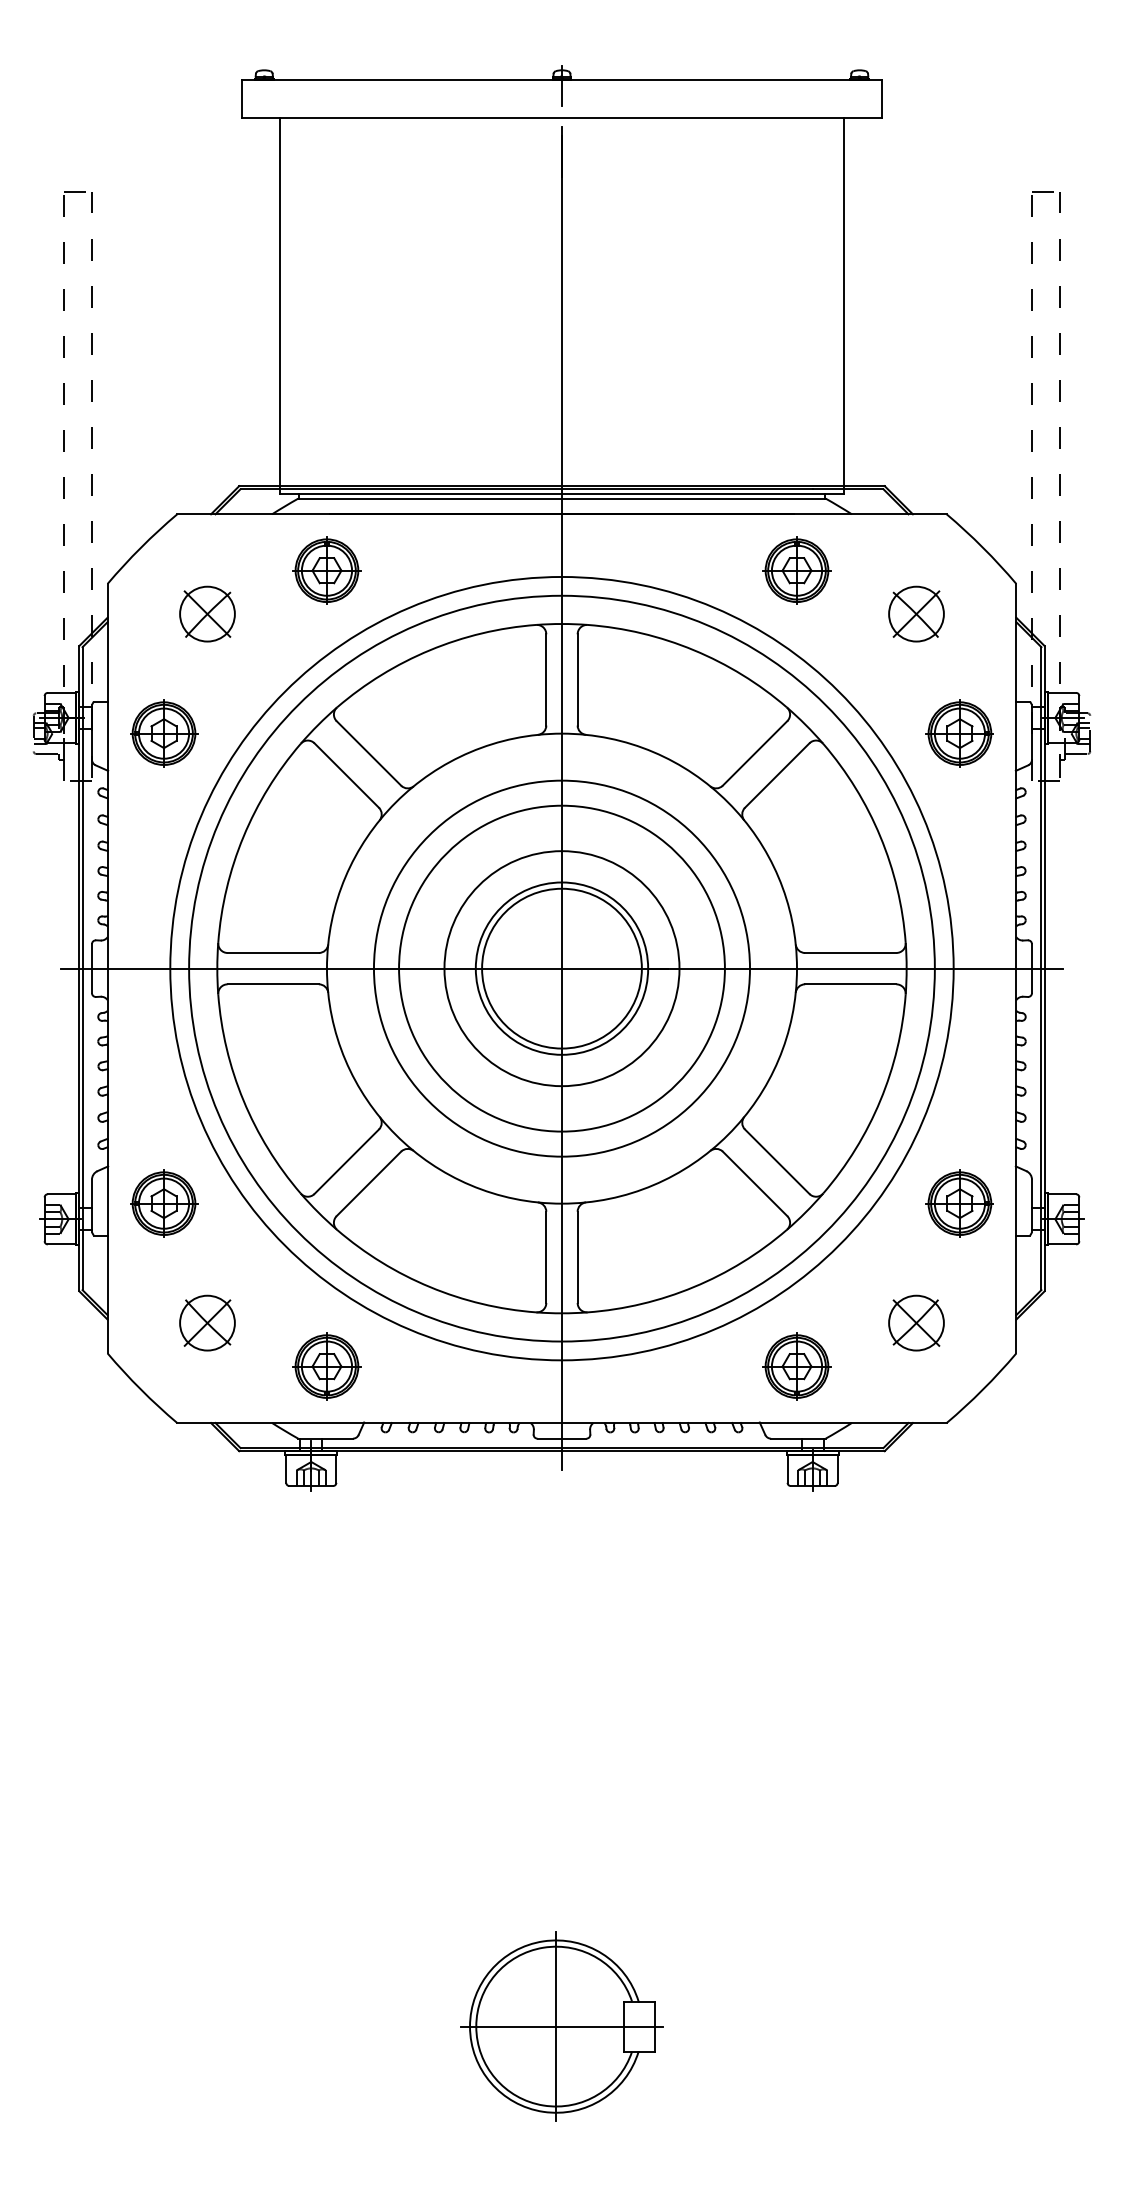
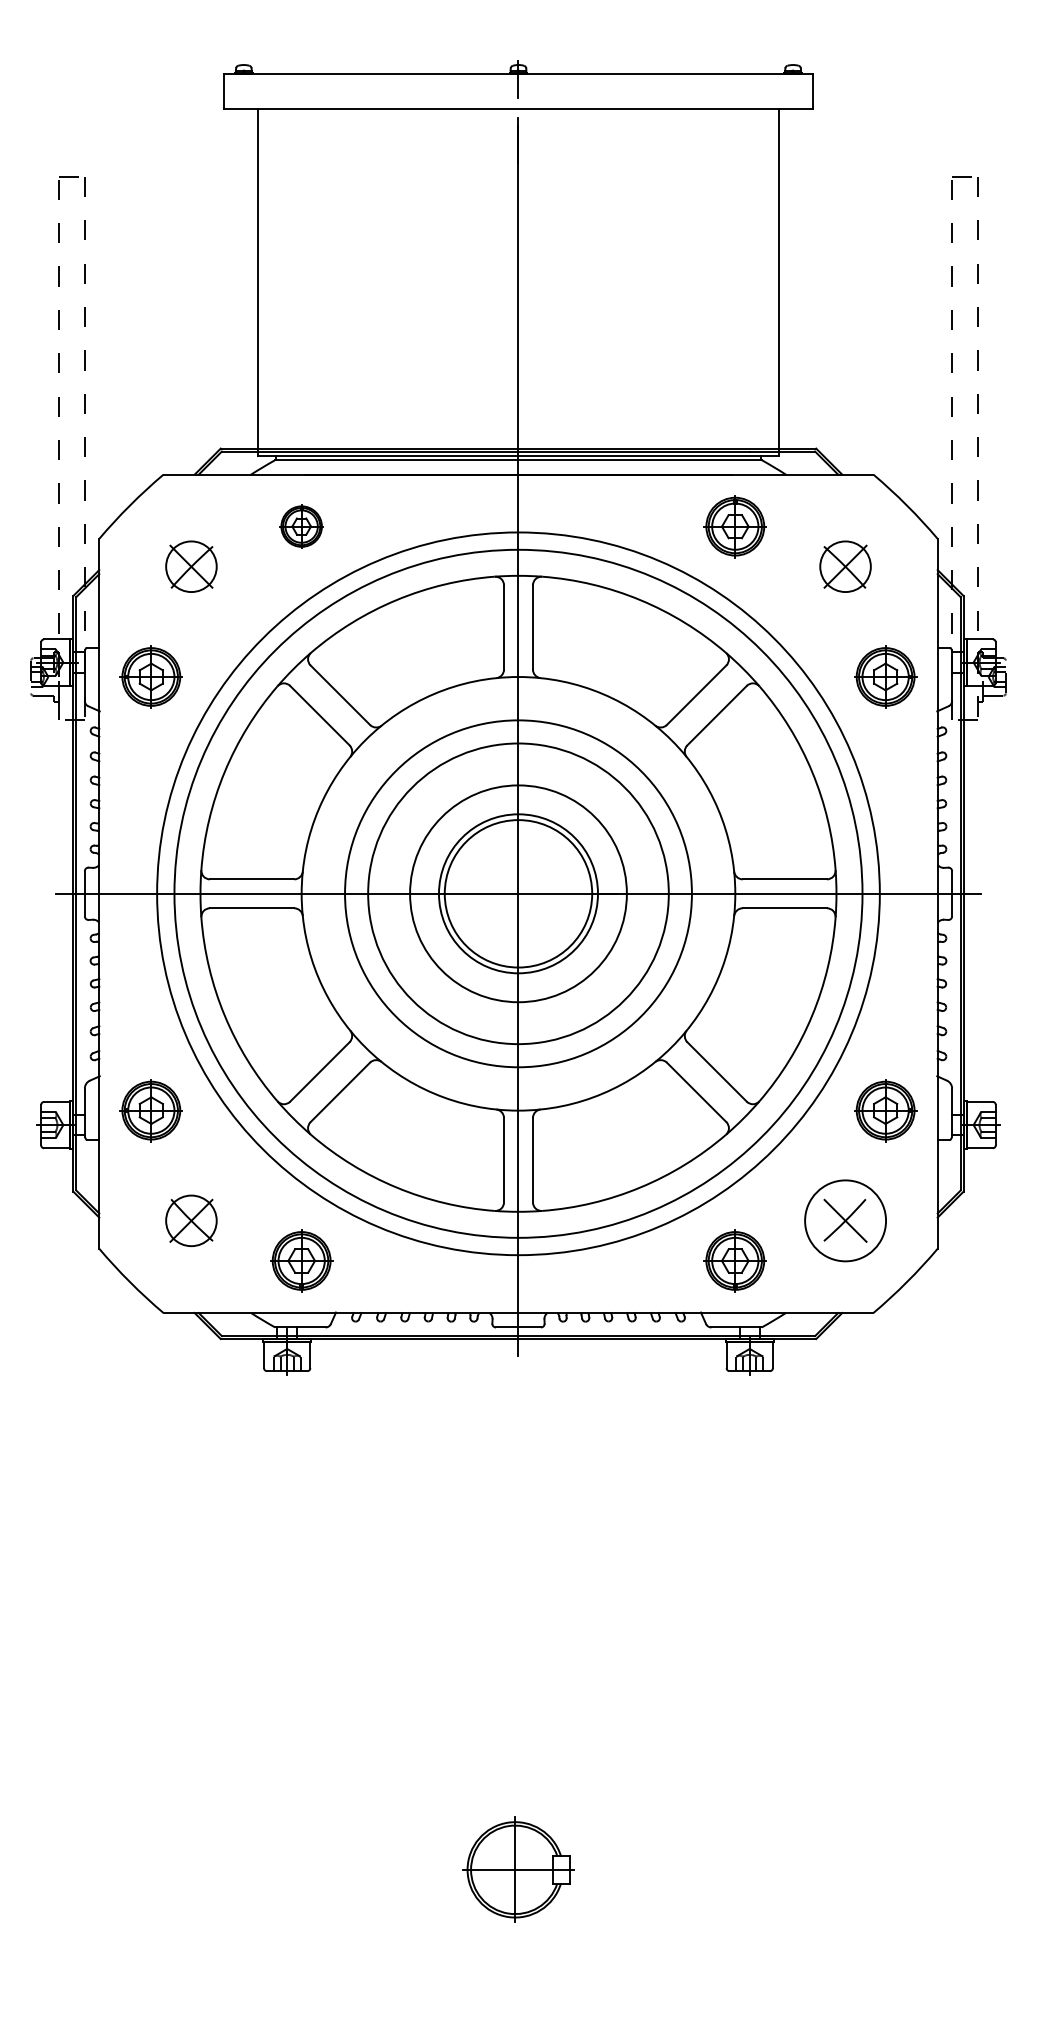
part: (326, 570) -> (301, 526), size x0.7
circle: (916, 1322) -> (845, 1220), size x1.6
part: (561, 2026) -> (518, 1869), size x0.6

